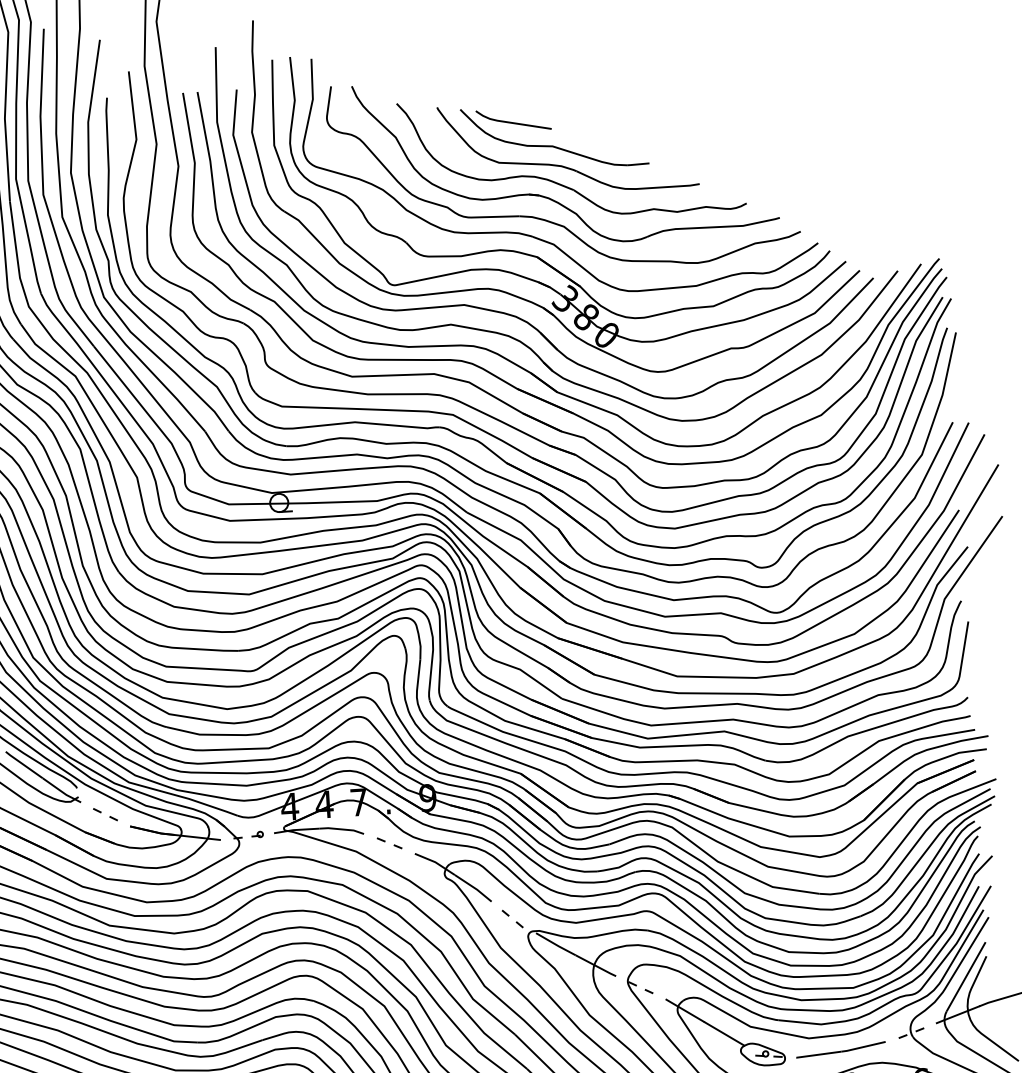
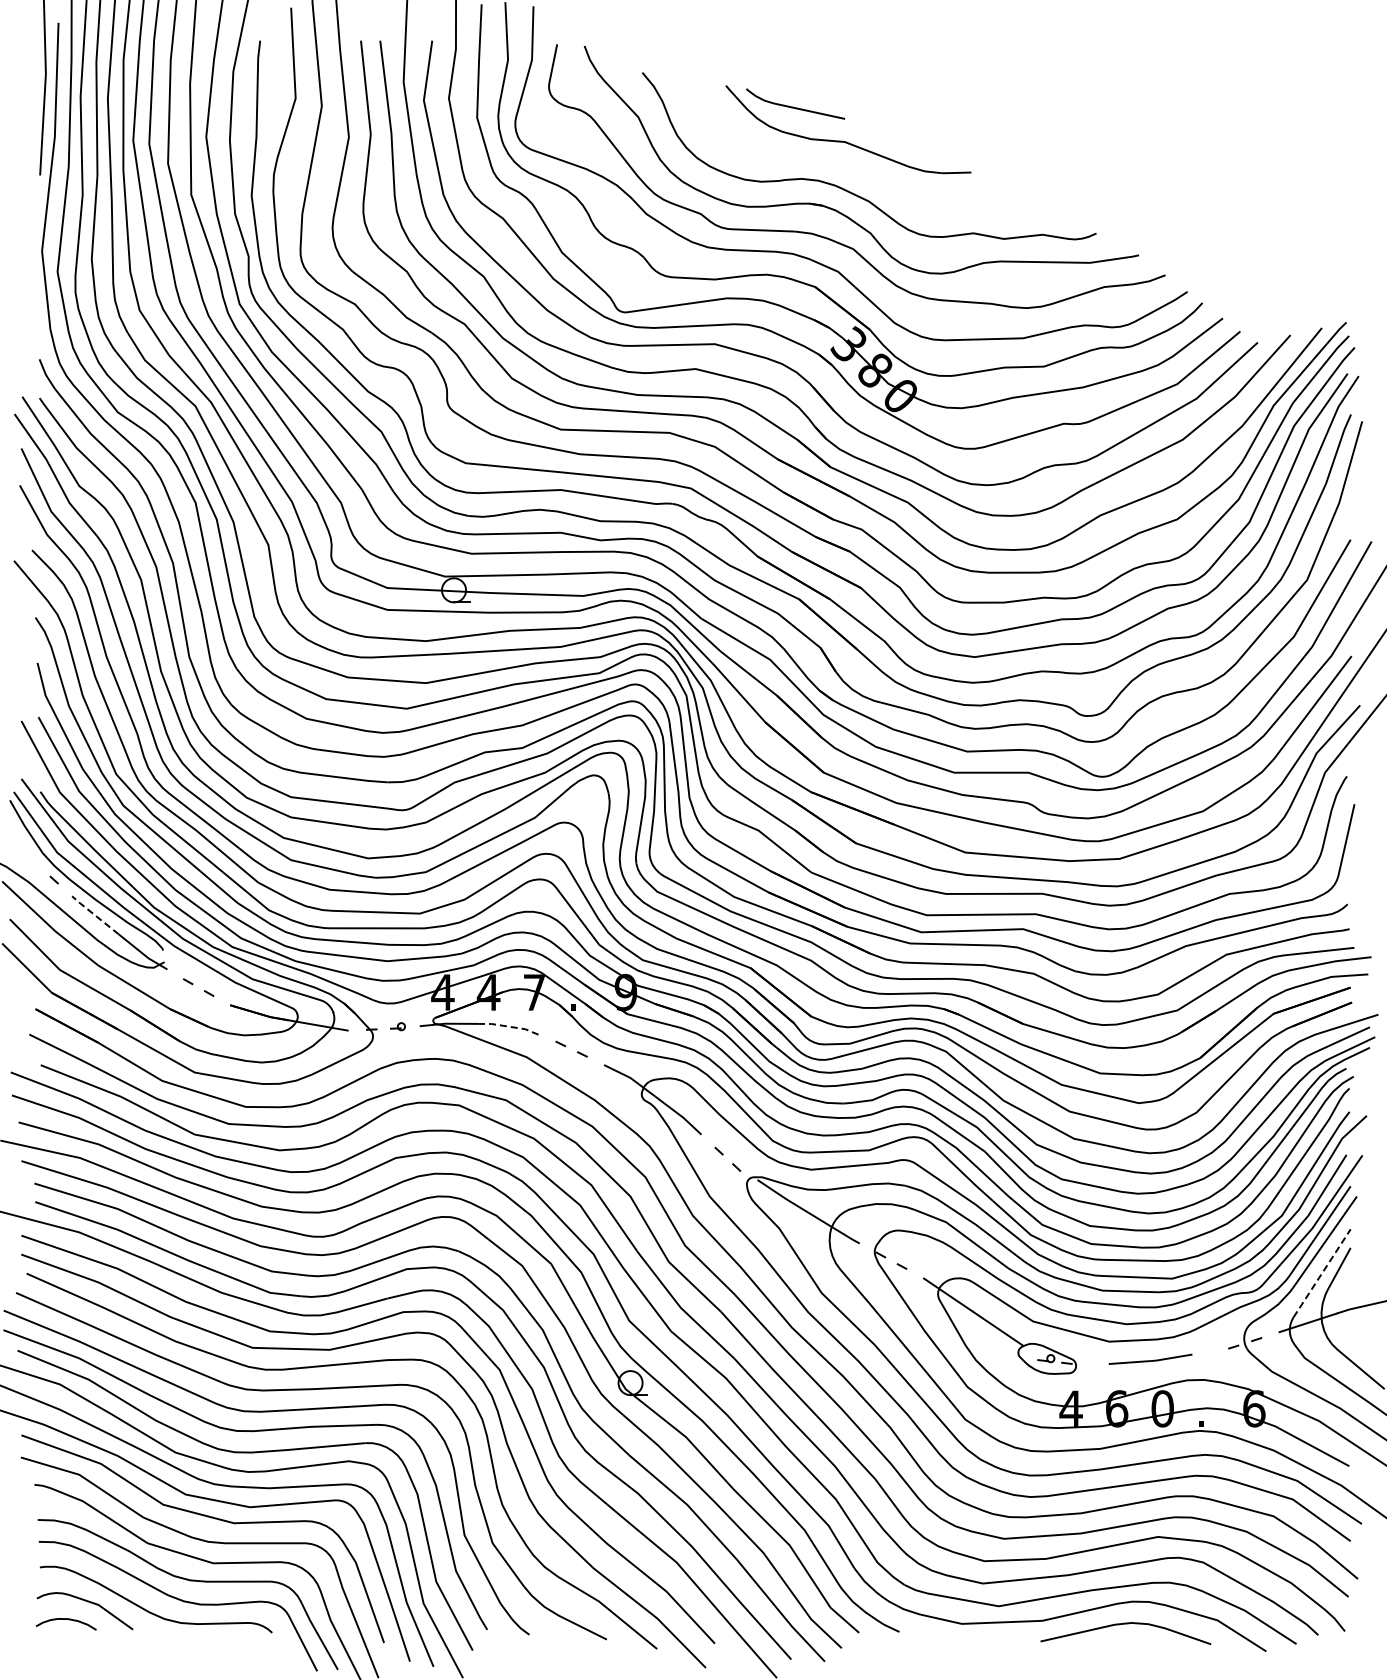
part: (562, 165) -> (856, 168), removed
line: (23, 765) -> (94, 915), solid -> dashed
line: (341, 829) -> (509, 1026), solid -> dashed
line: (966, 976) -> (1322, 1272), solid -> dashed
part: (840, 1049) -> (1150, 1358), size x0.7

